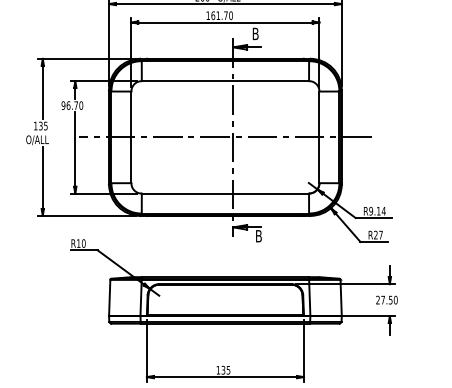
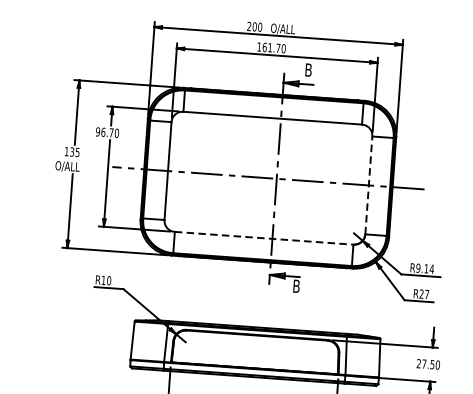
line: (319, 137) -> (368, 185), solid -> dashed
line: (225, 193) -> (264, 238), solid -> dashed

